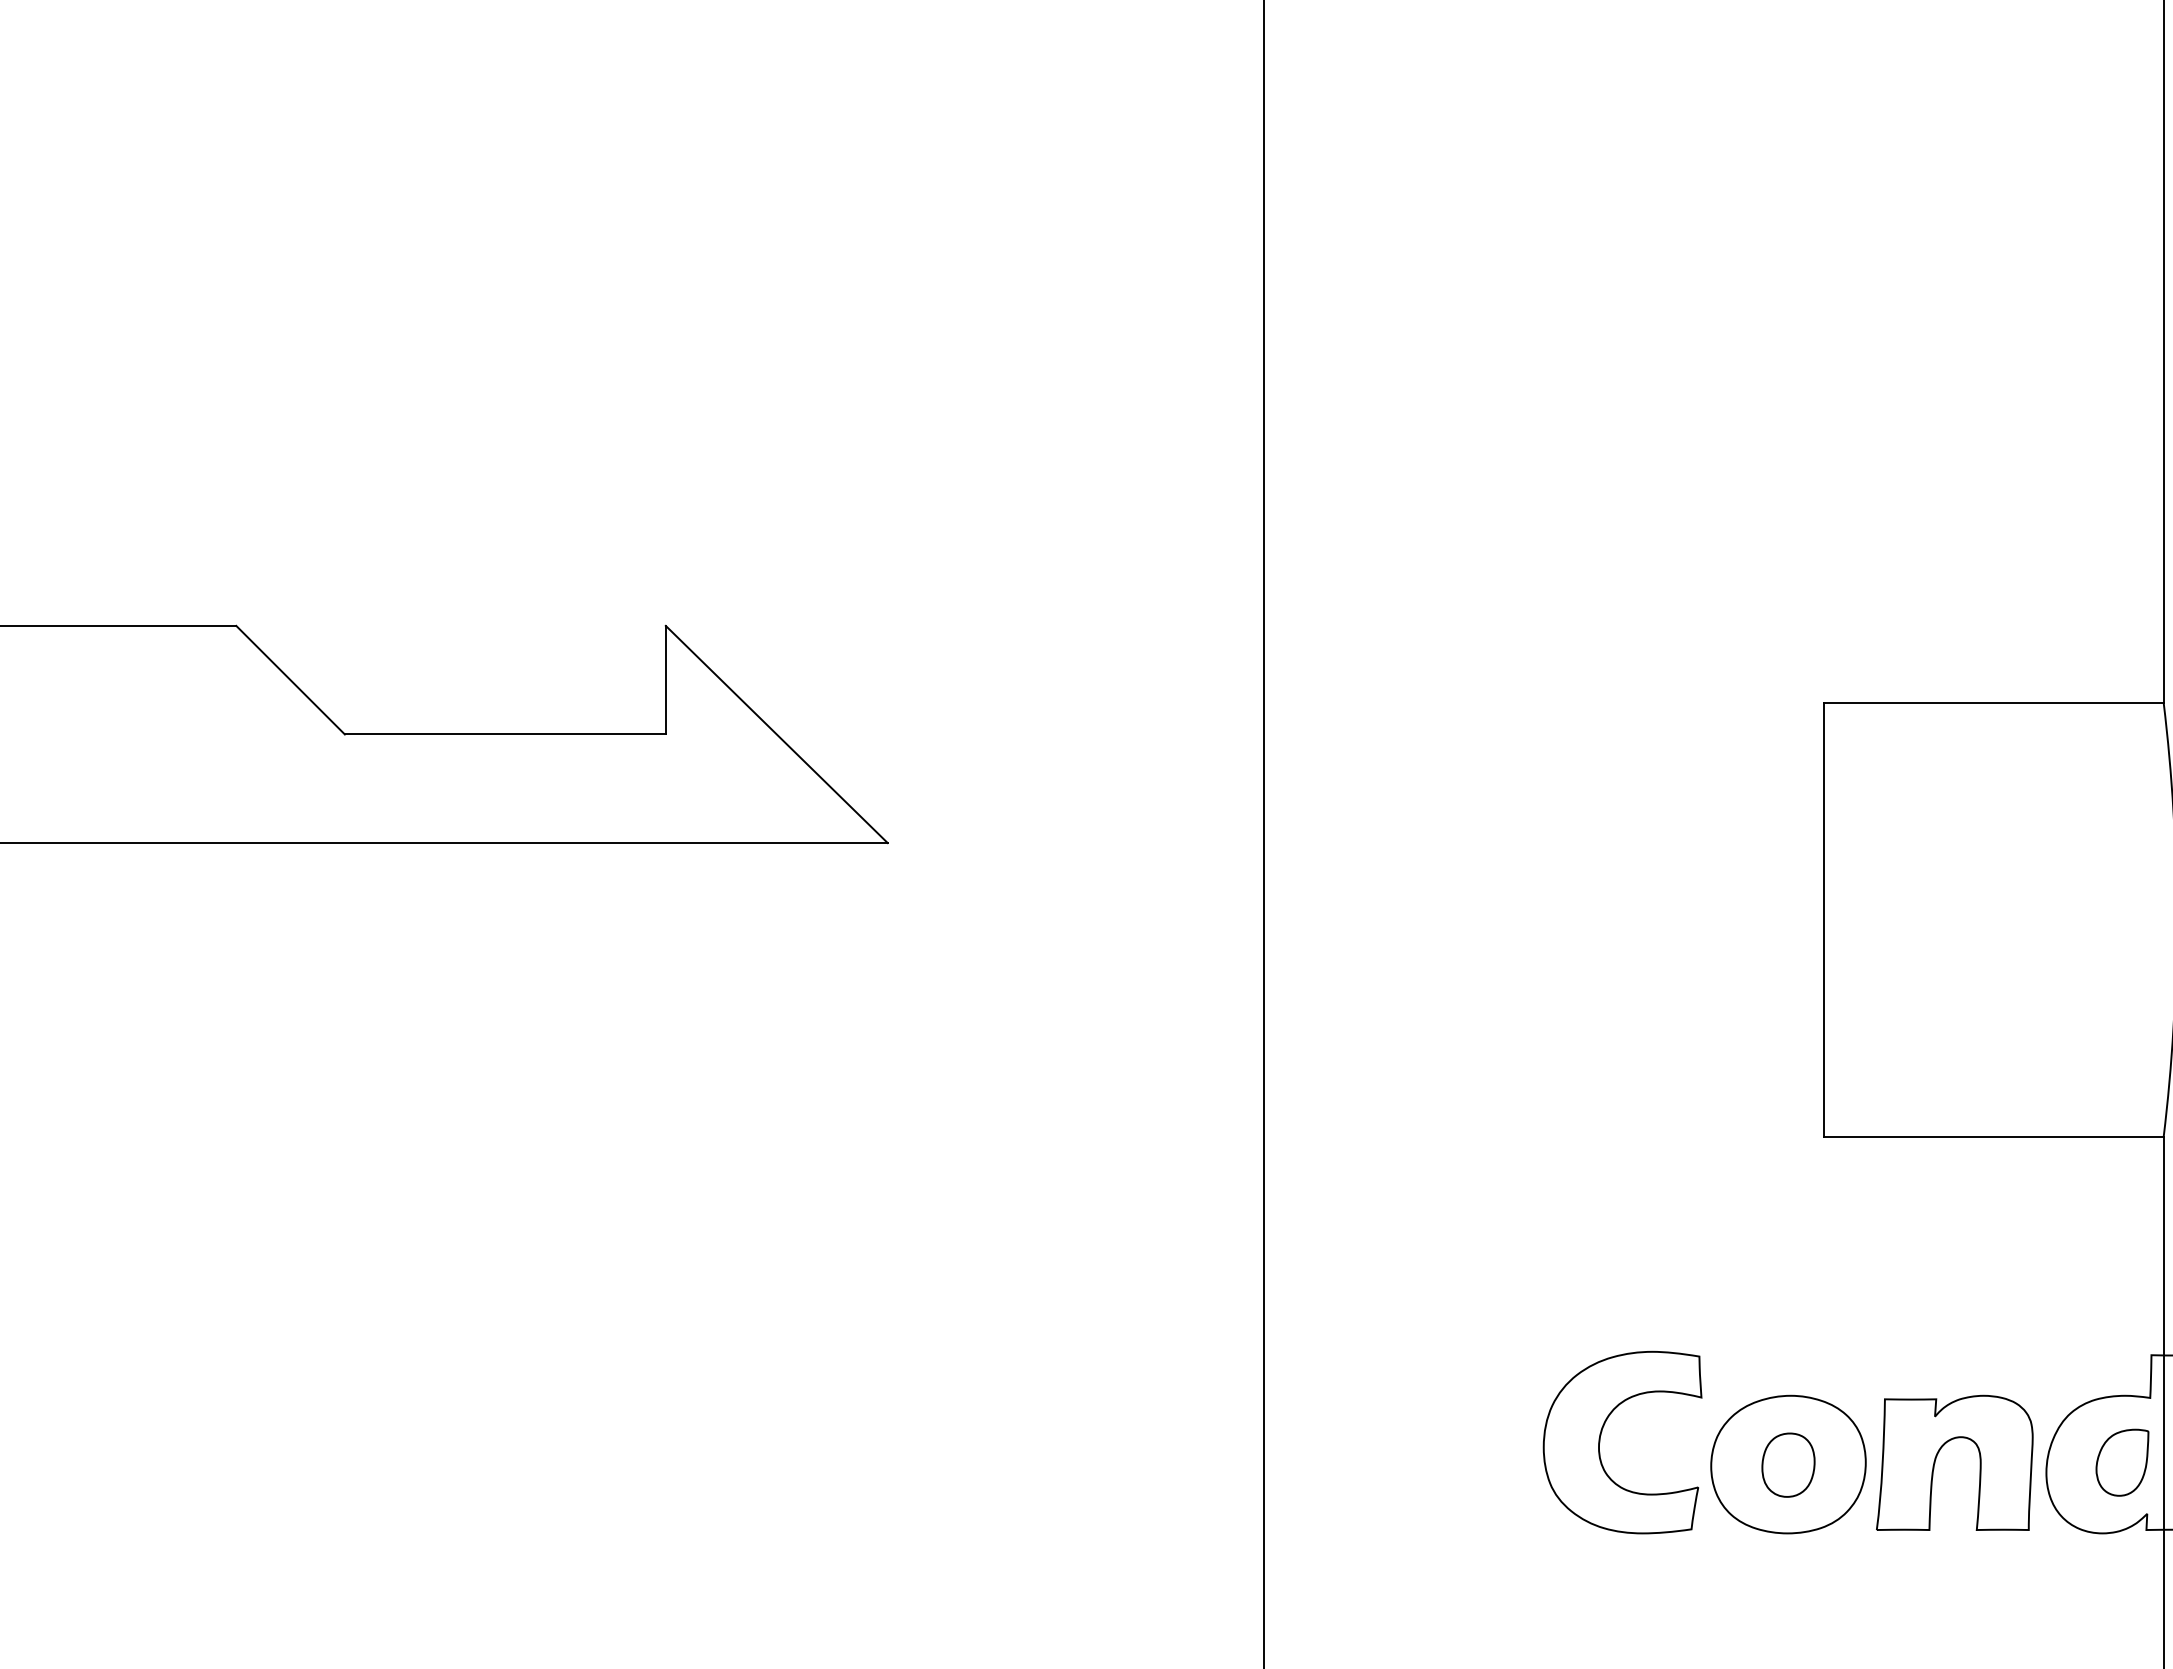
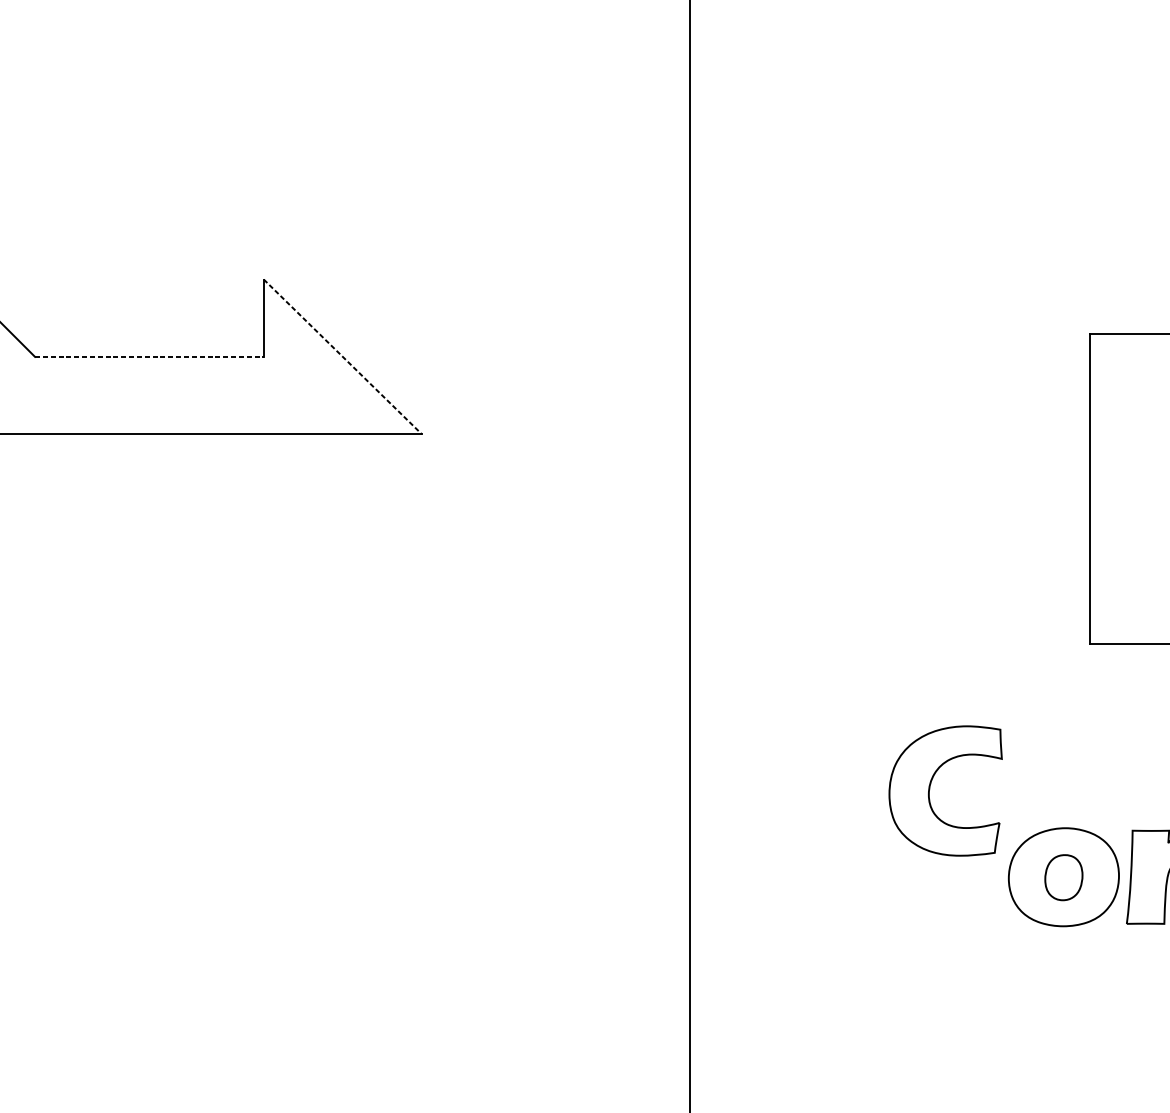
line: (505, 734) -> (149, 356), solid -> dashed
line: (777, 734) -> (343, 356), solid -> dashed
part: (1600, 1442) -> (929, 790), moved

